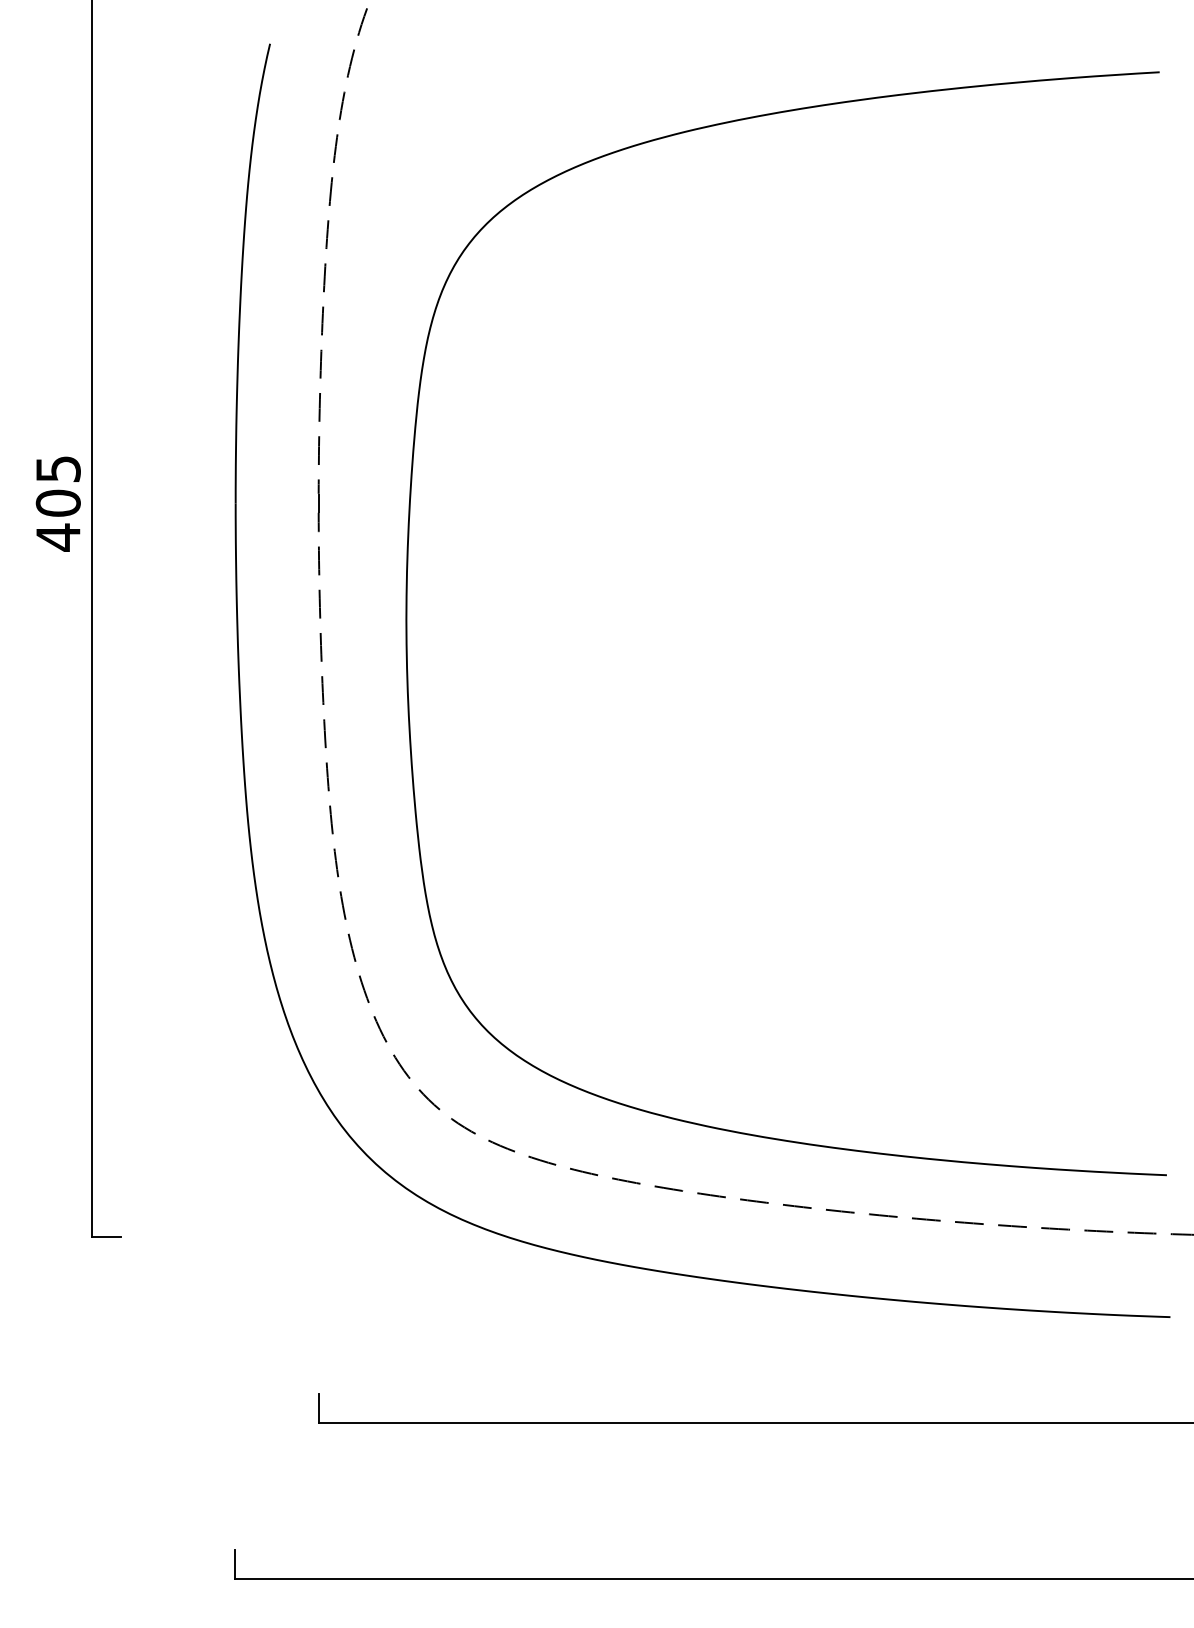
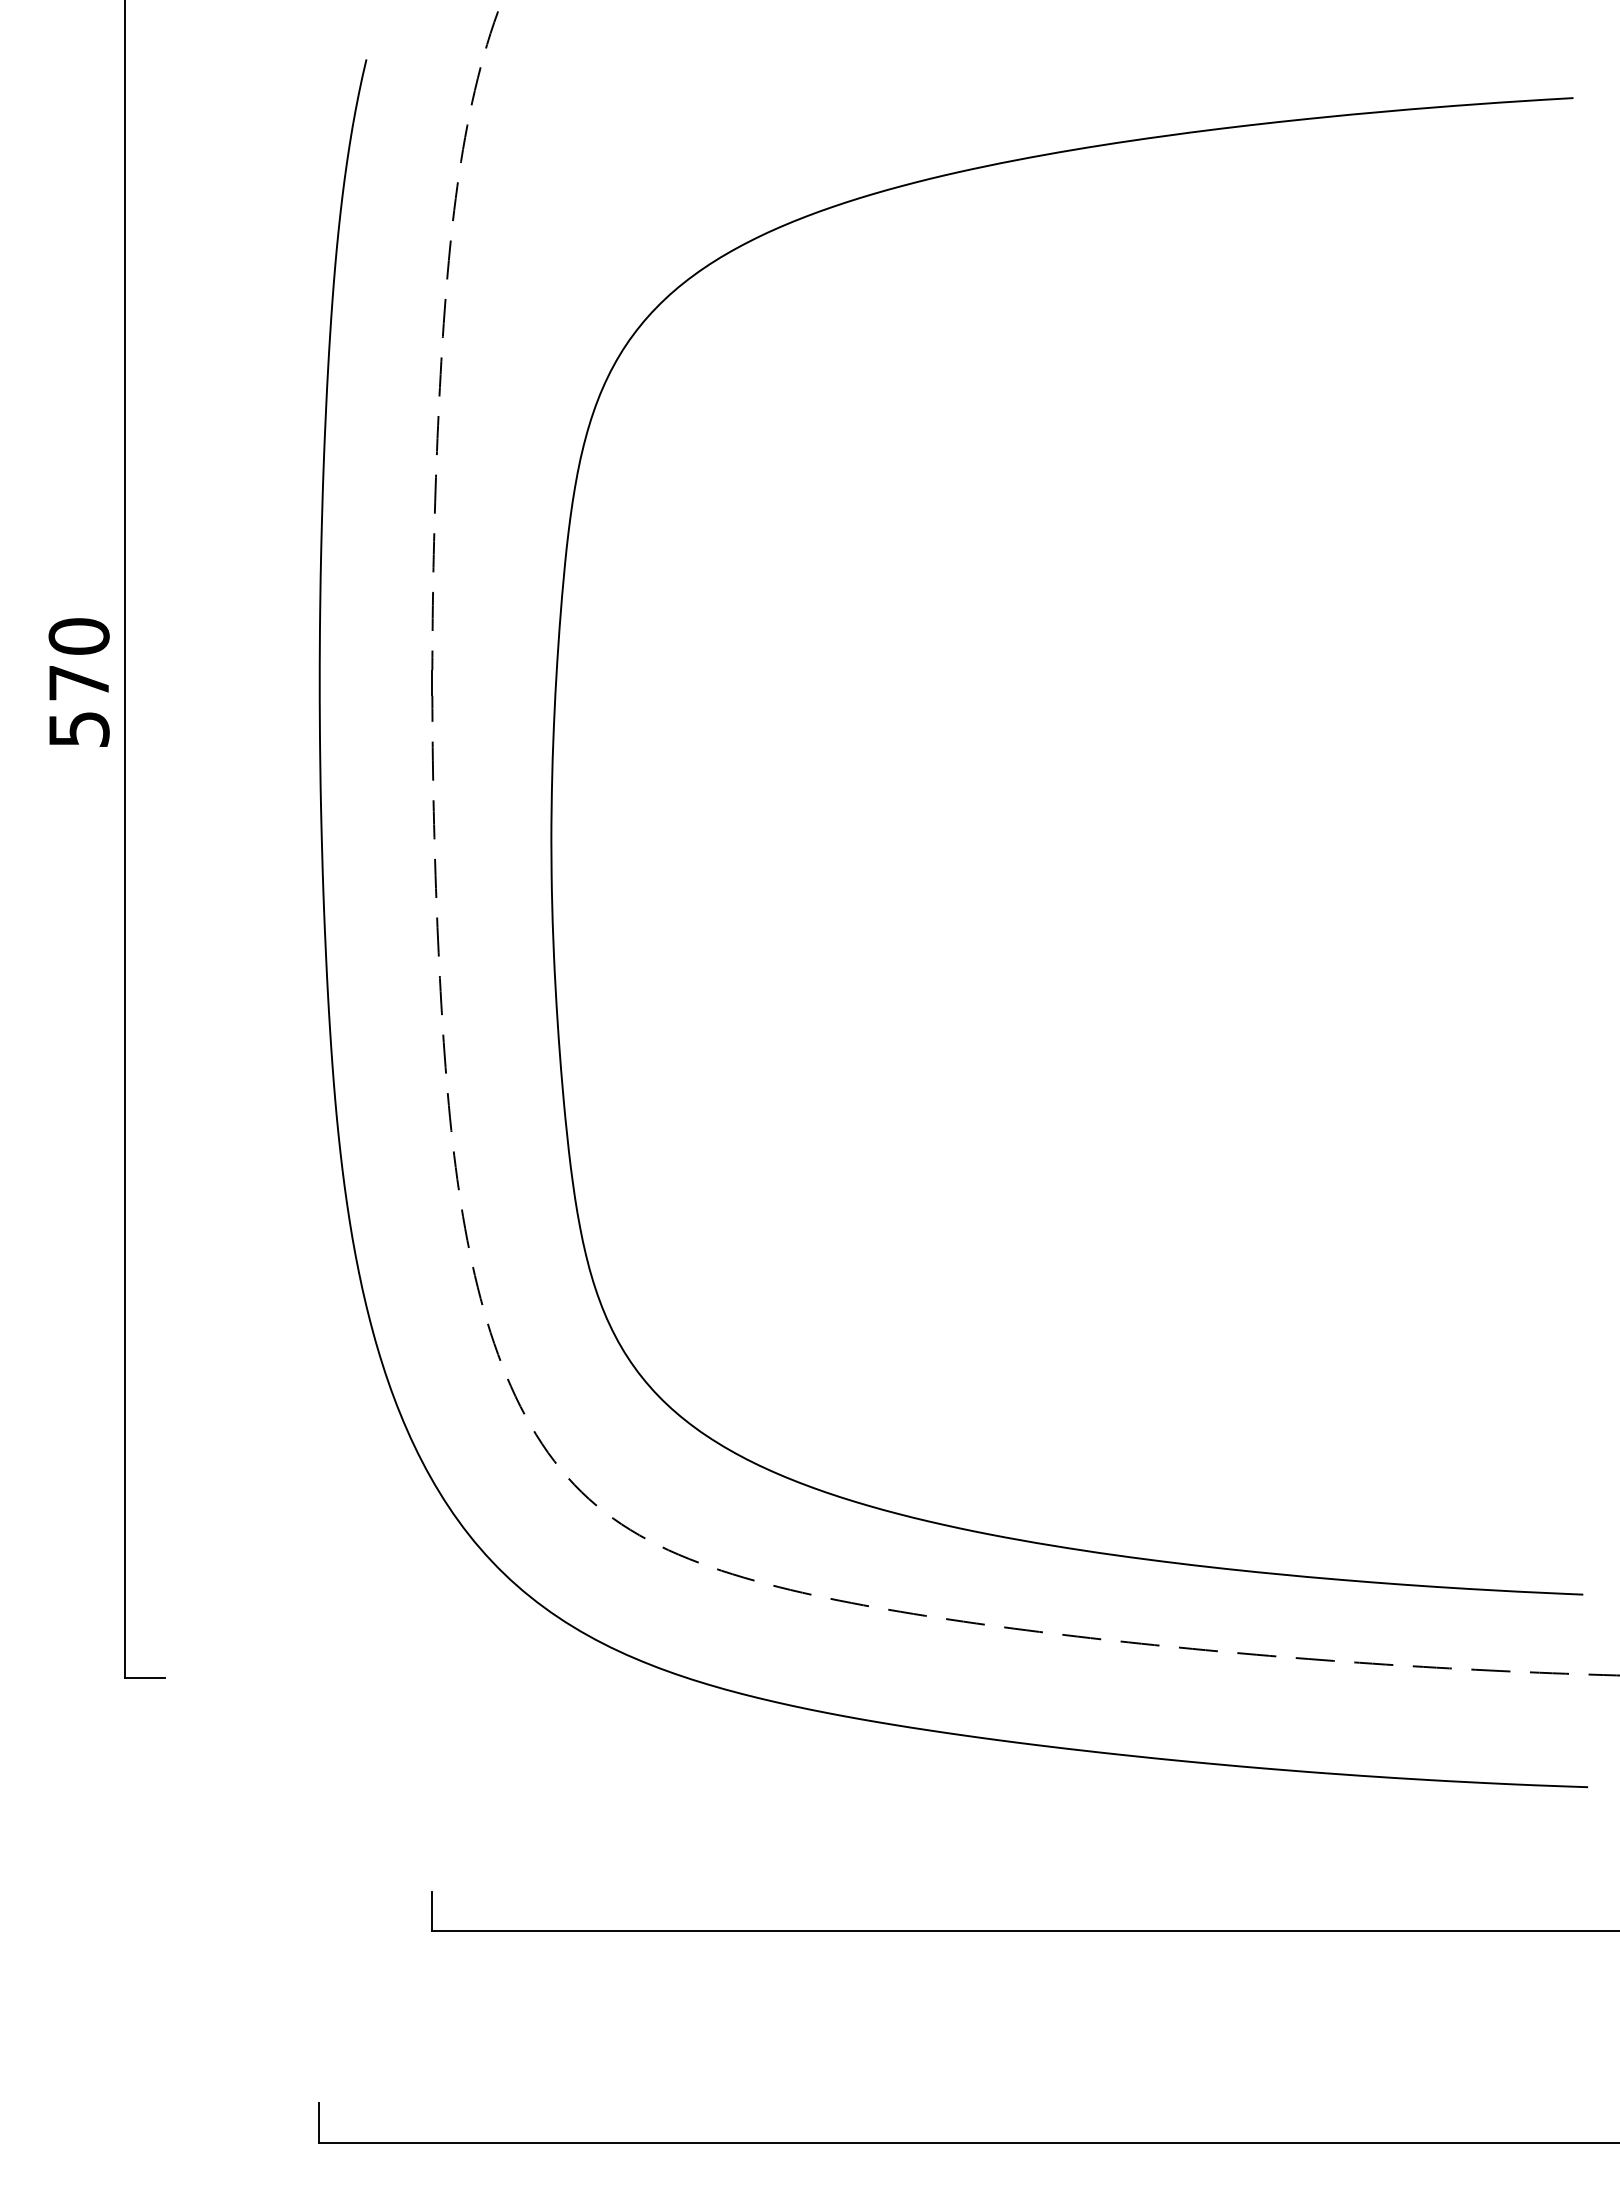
text: (57, 503) -> (78, 683), 405 -> 570

